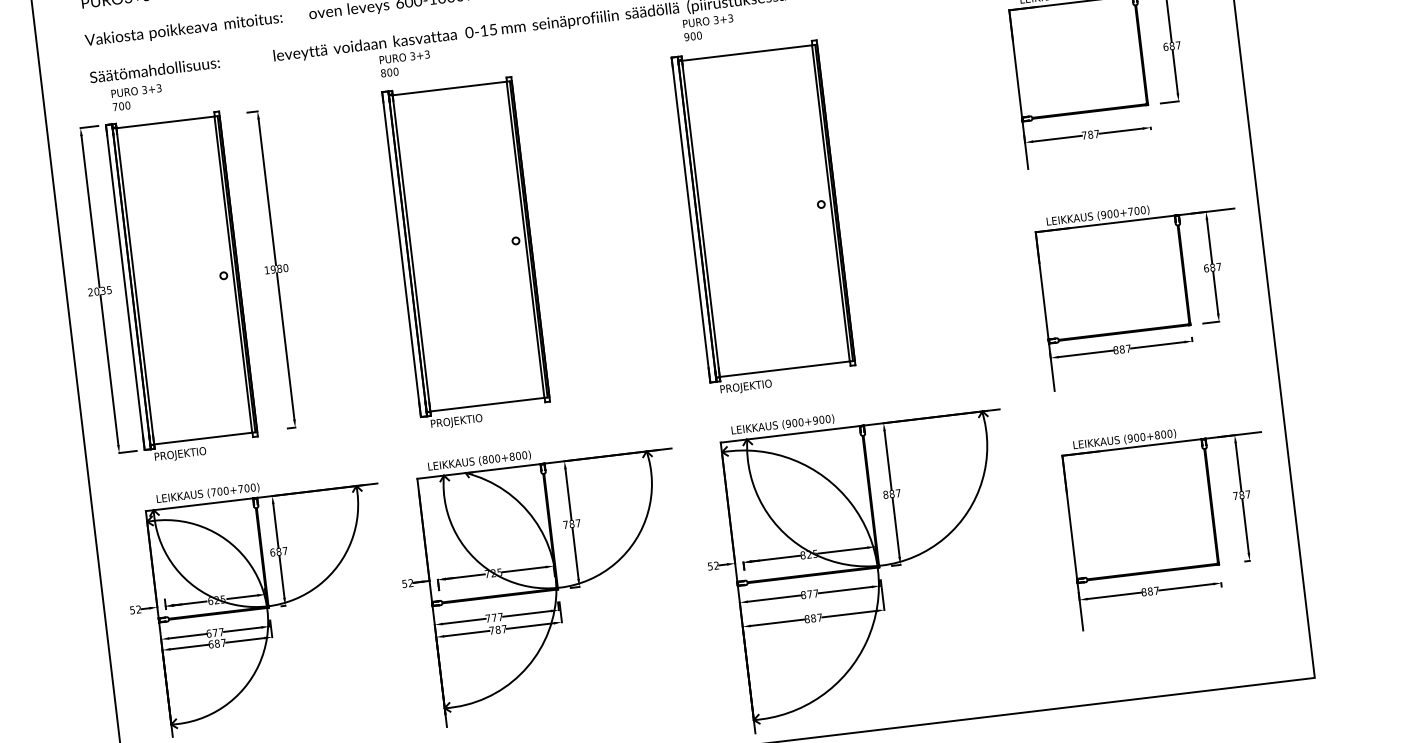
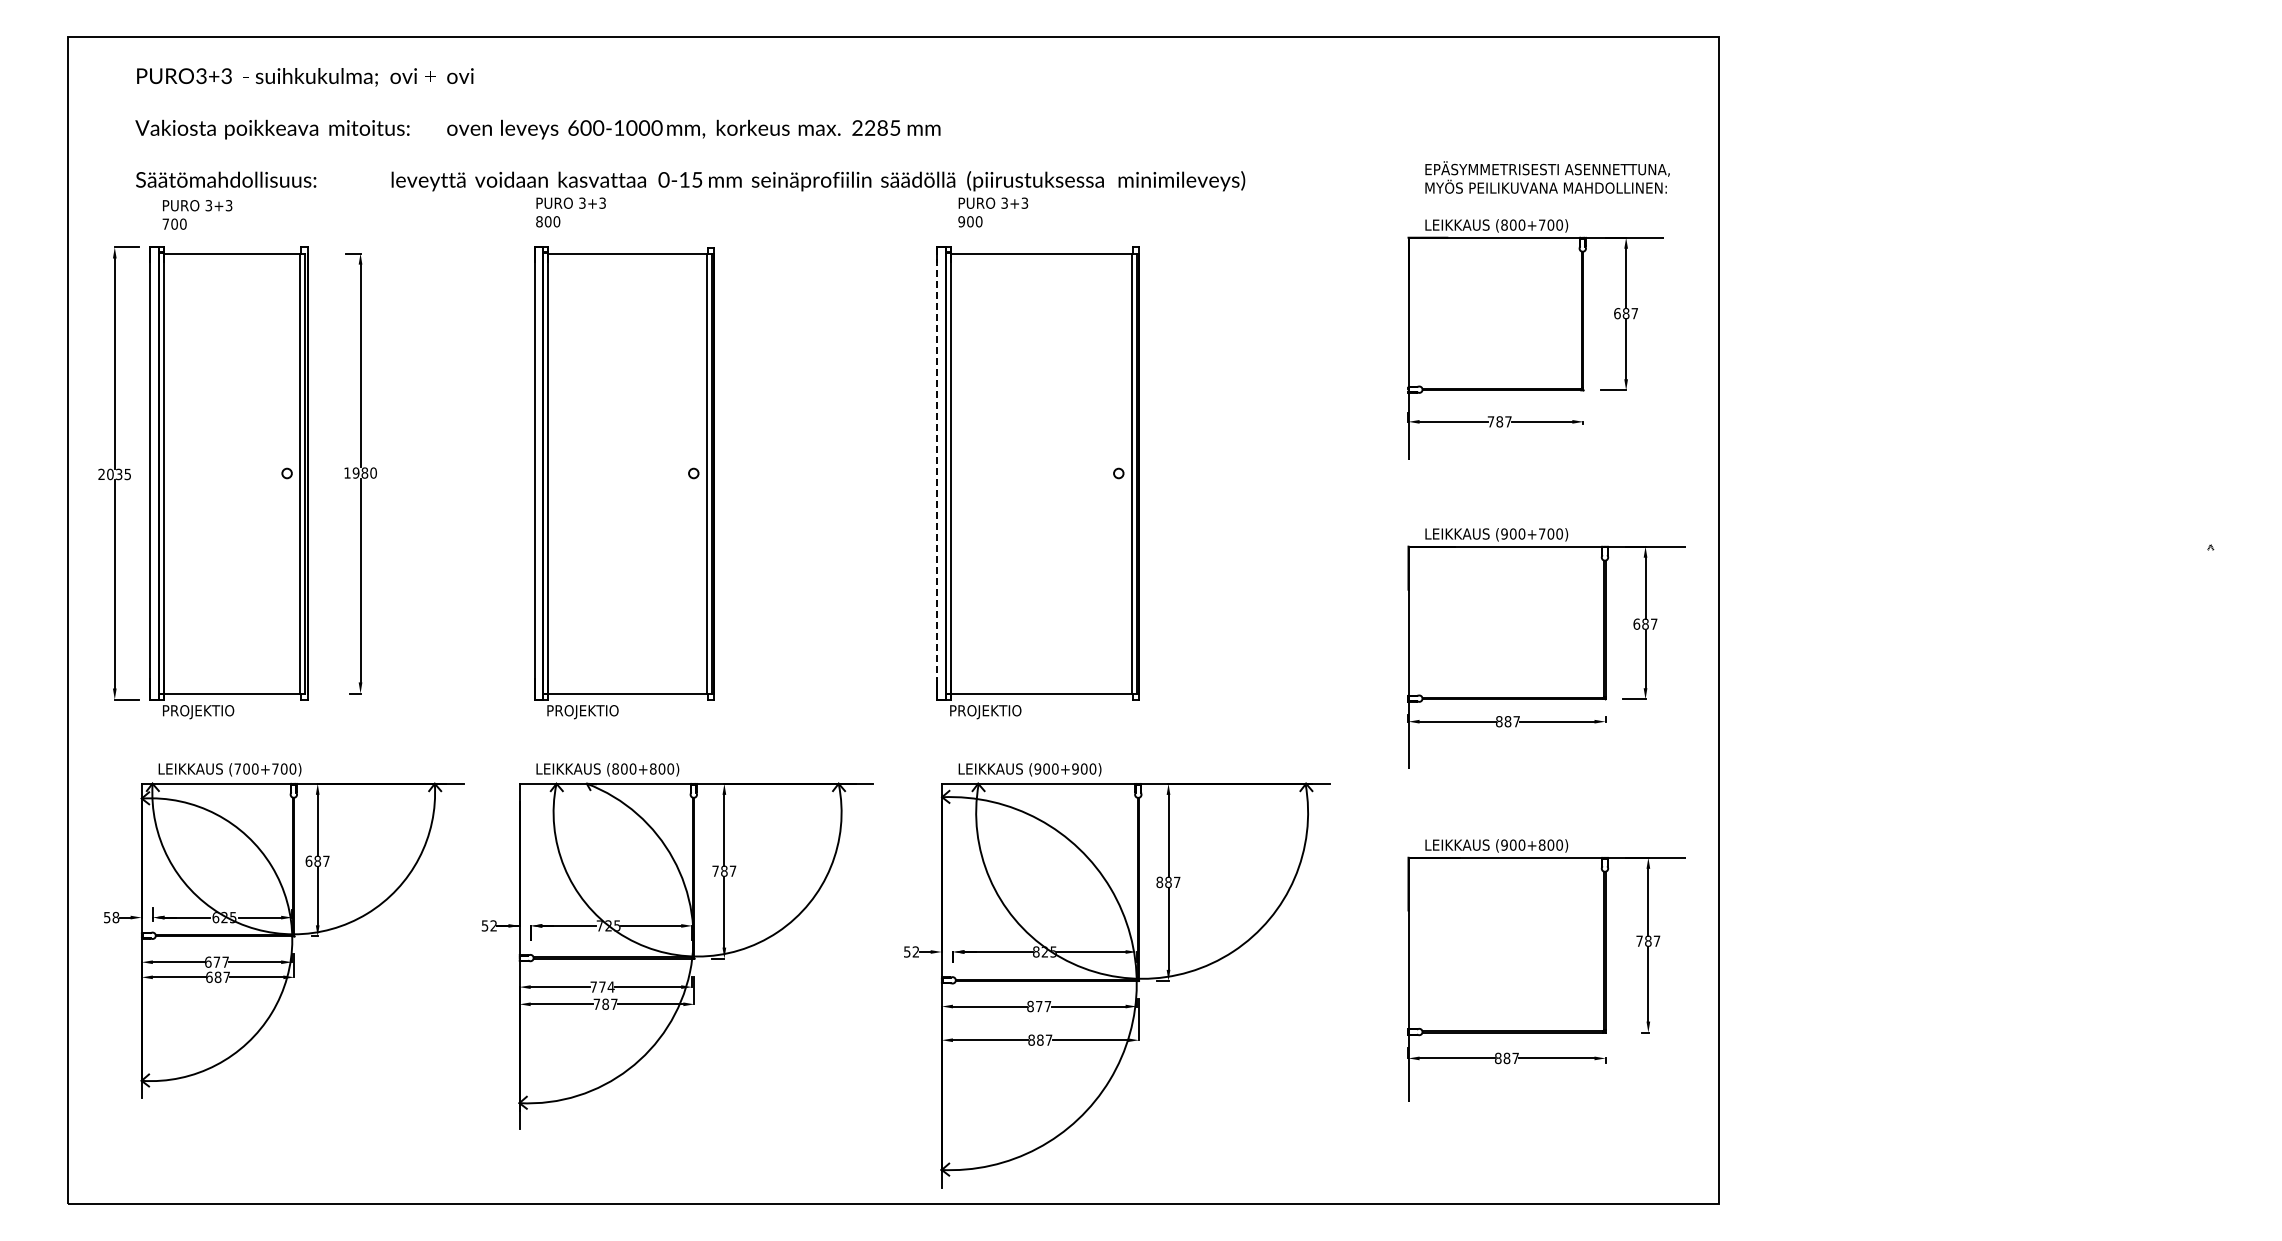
line: (690, 212) -> (937, 463), solid -> dashed
text: (138, 609) -> (115, 917), 52 -> 58
text: (500, 616) -> (610, 986), 777 -> 774

